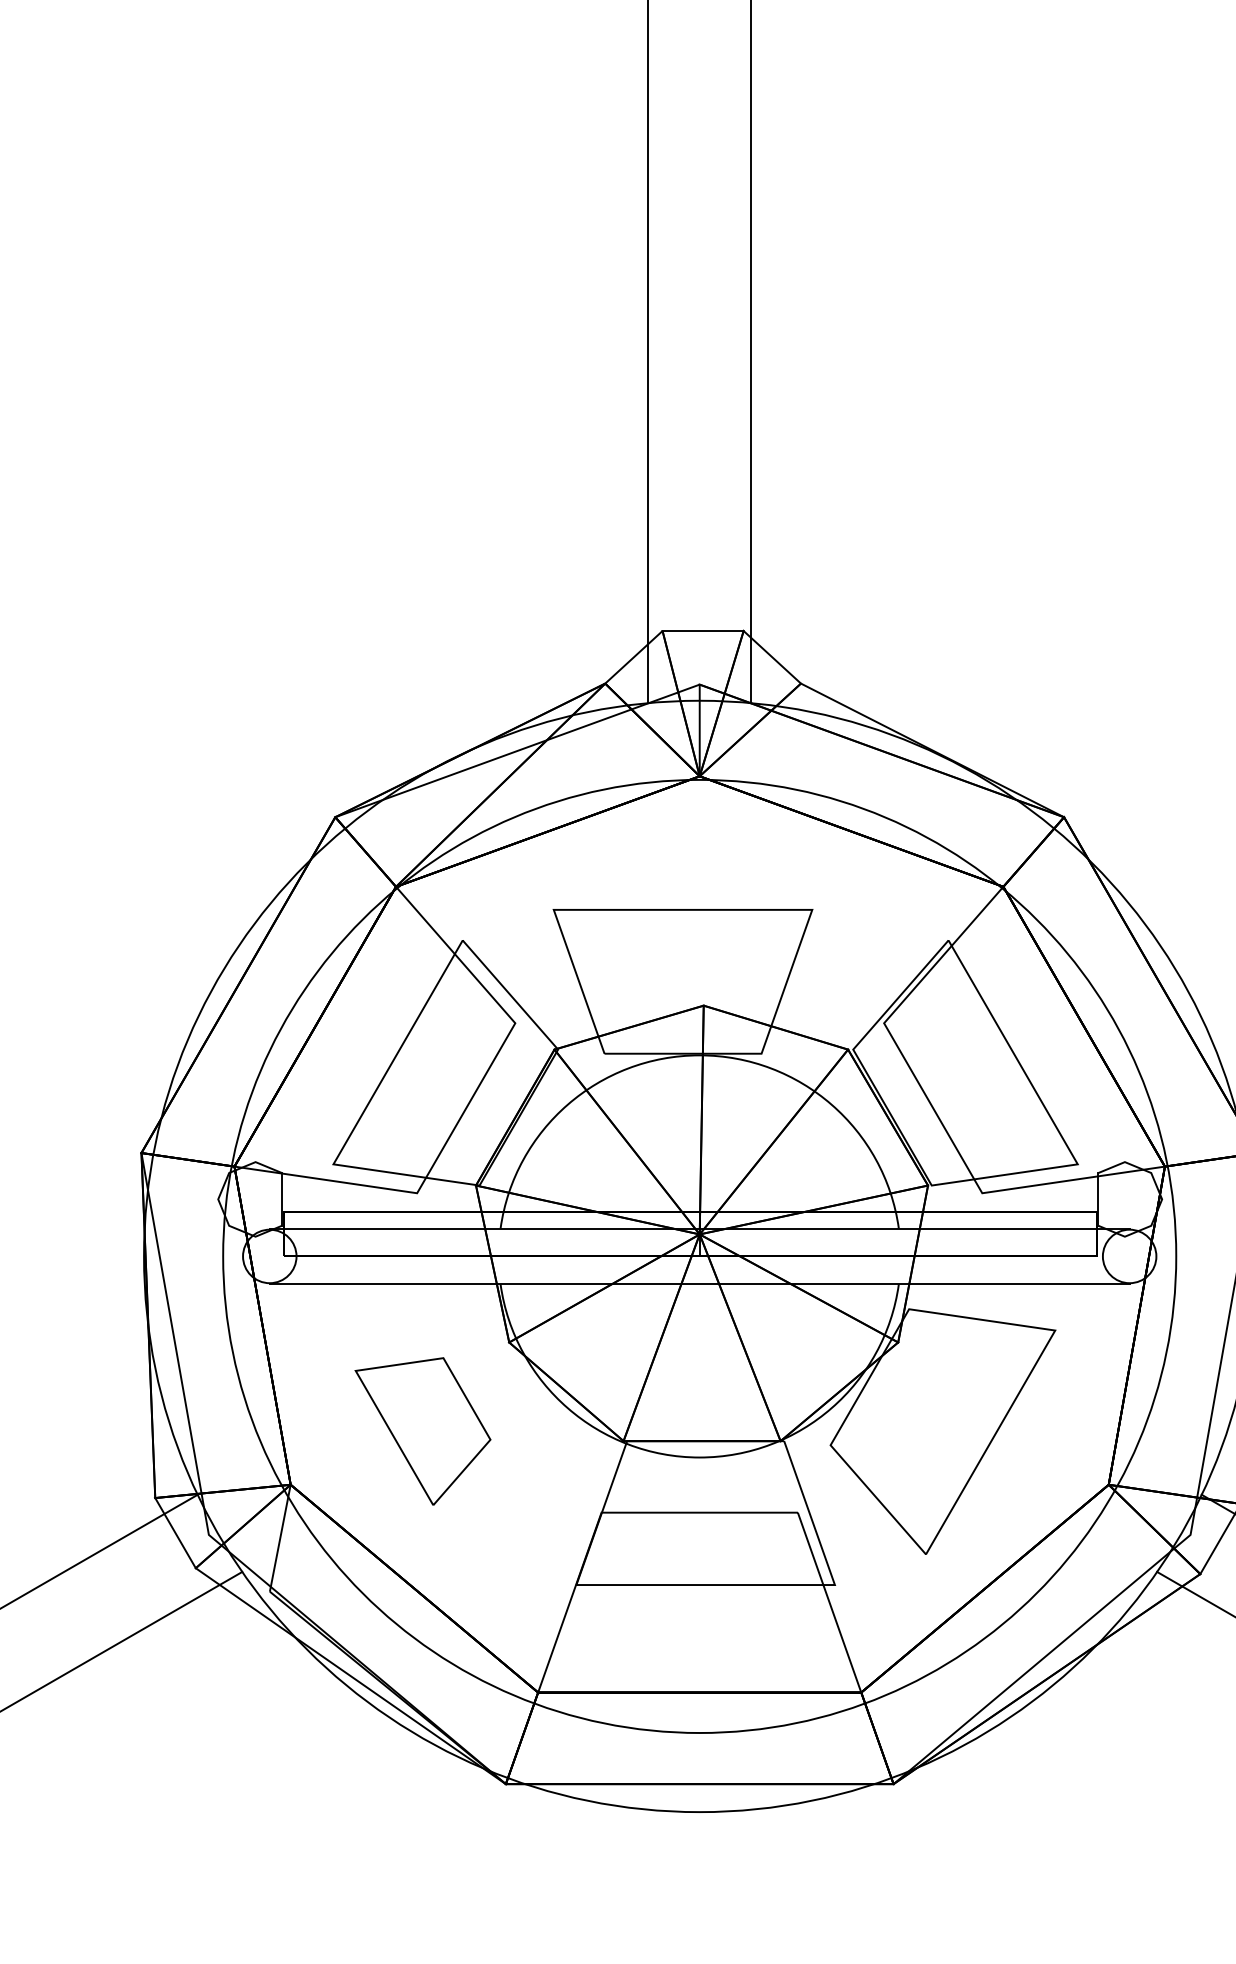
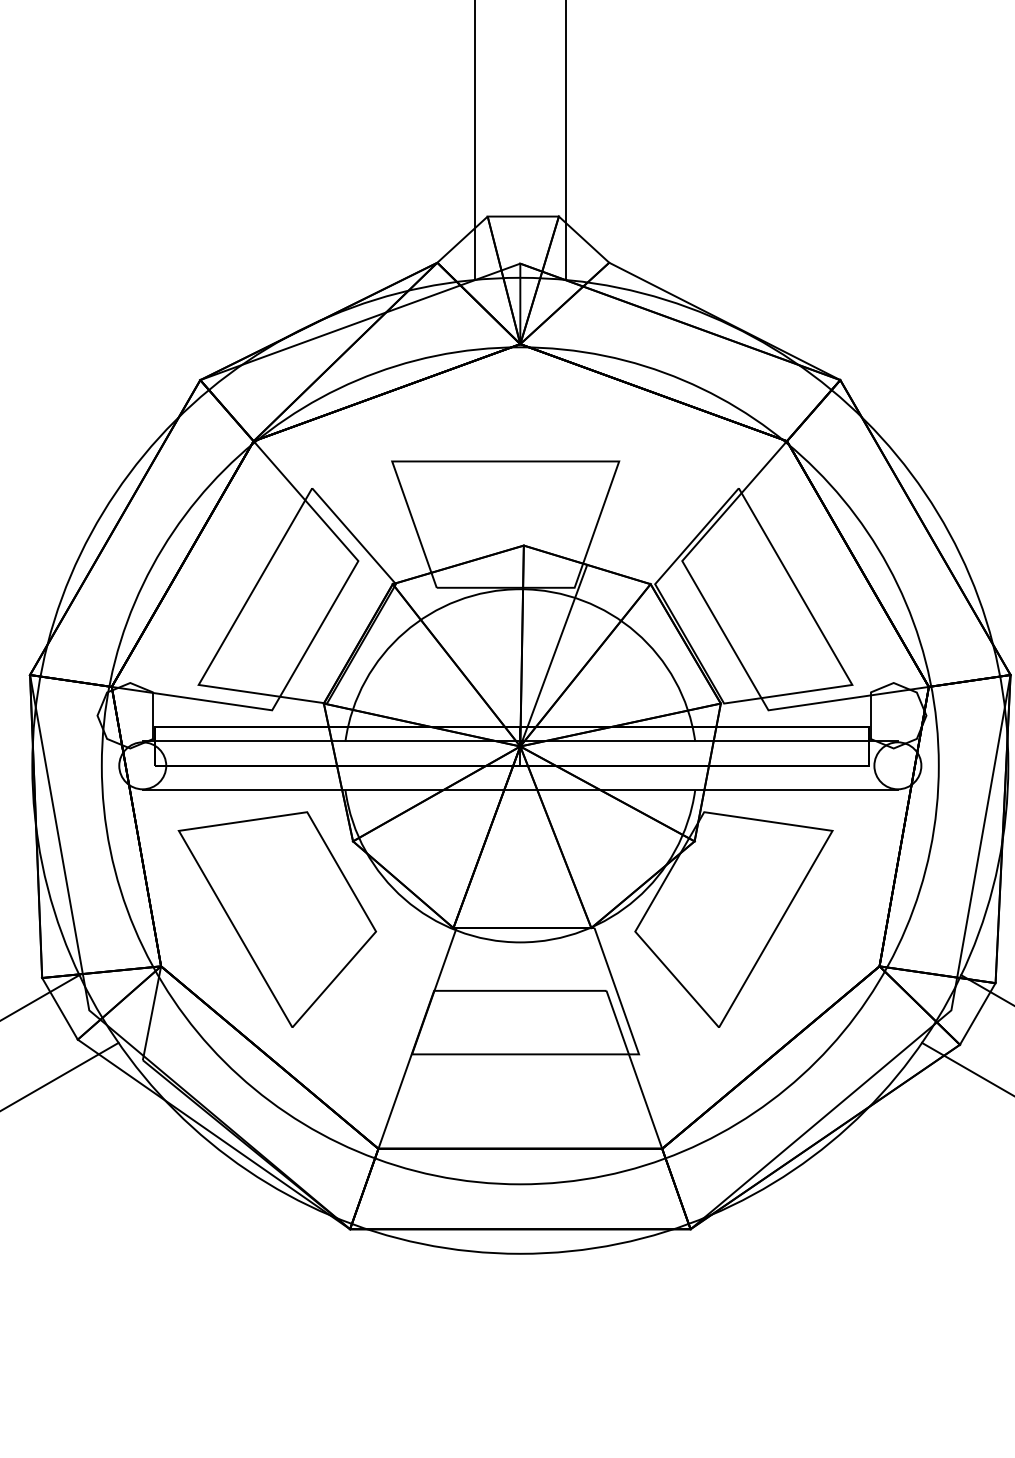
line: (699, 1234) -> (520, 746), added
part: (422, 1431) -> (276, 919), size x1.67

